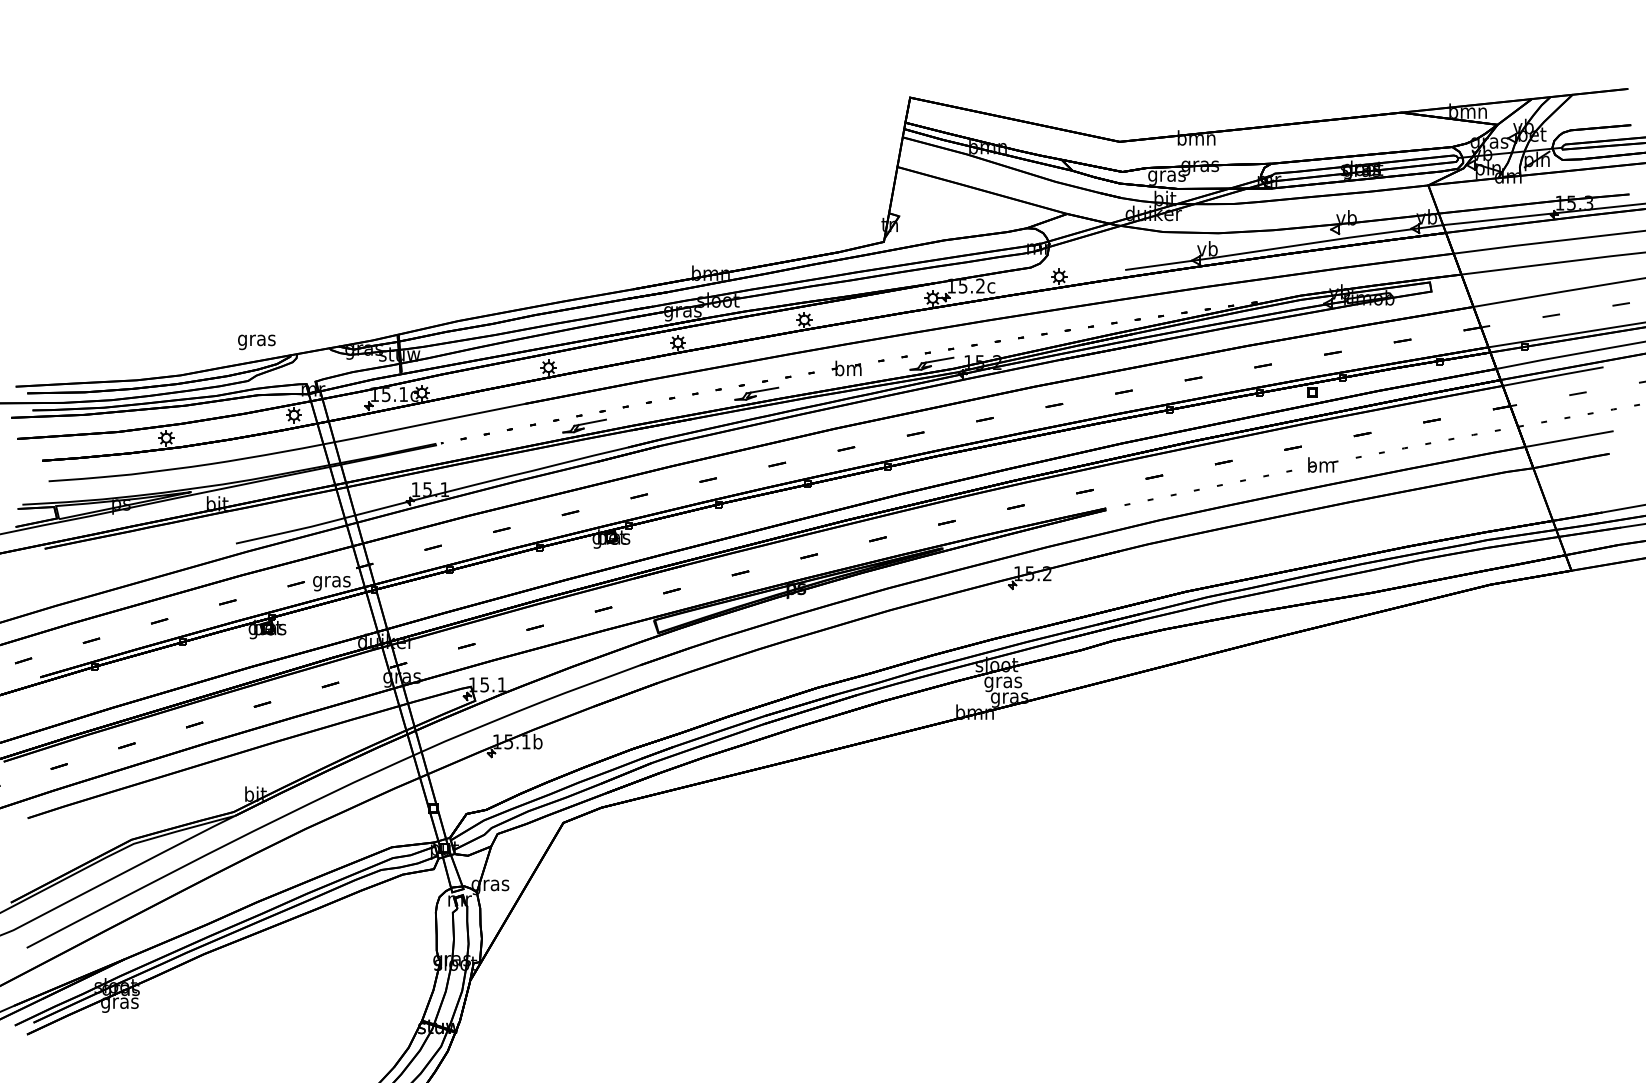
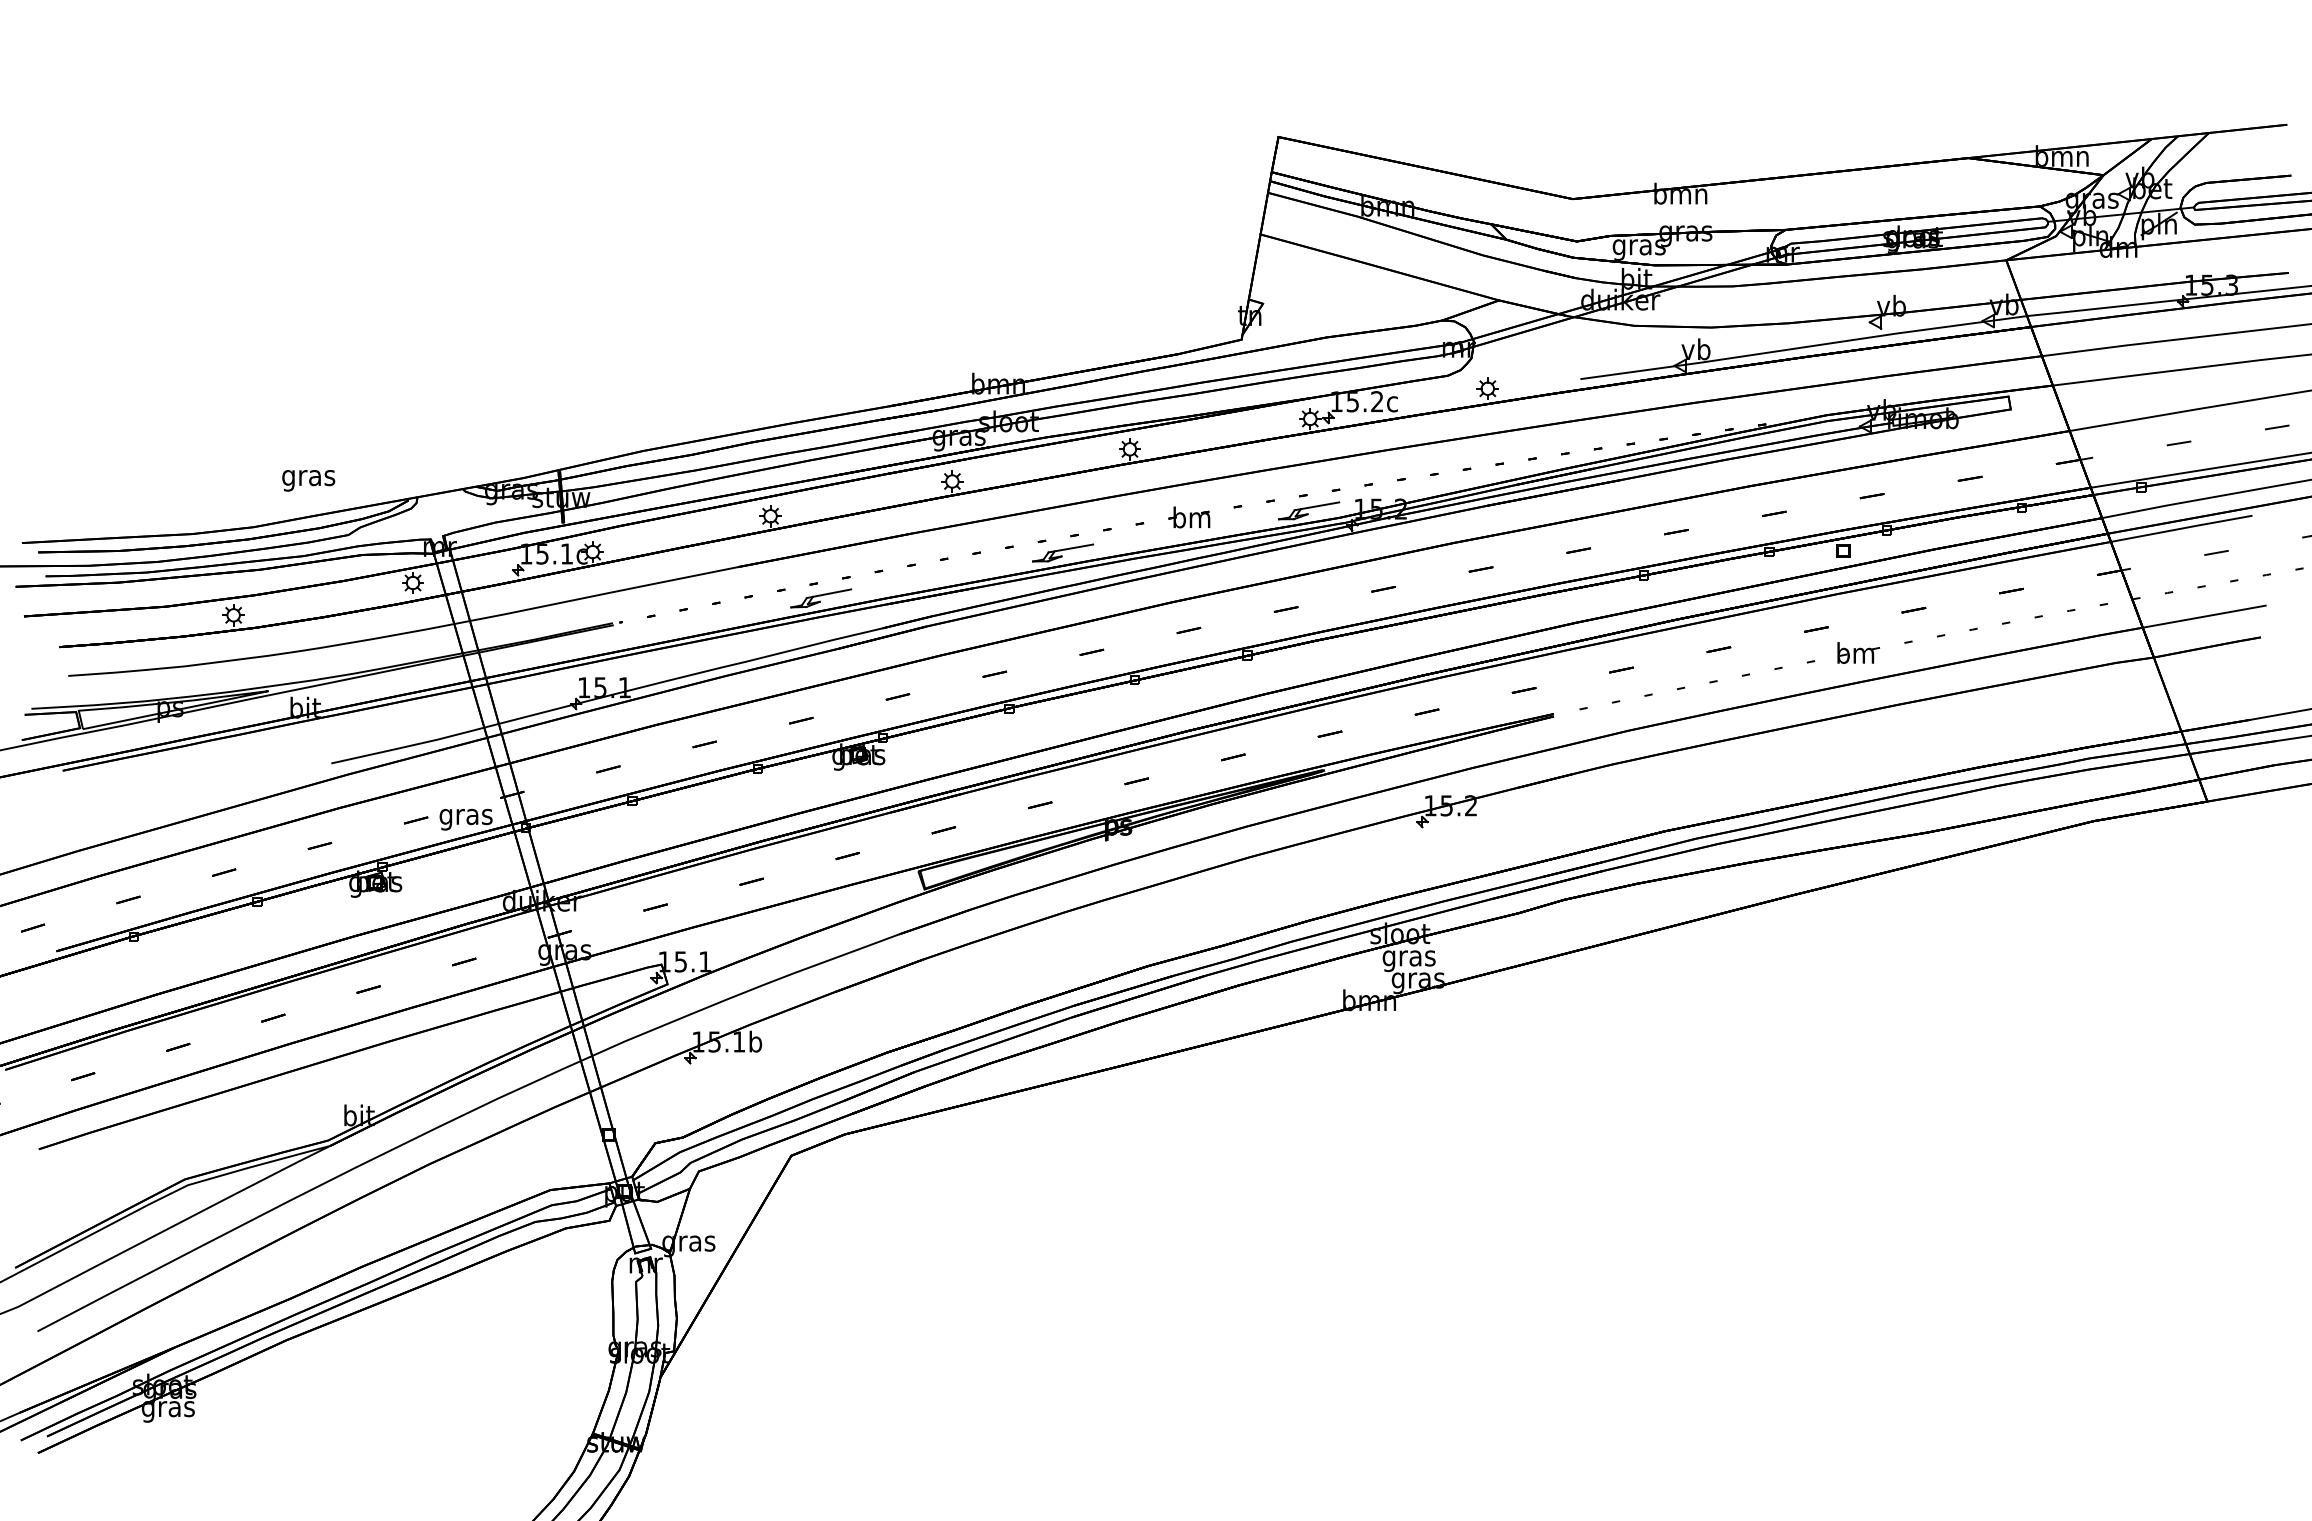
text: (256, 342) -> (308, 480), moved

